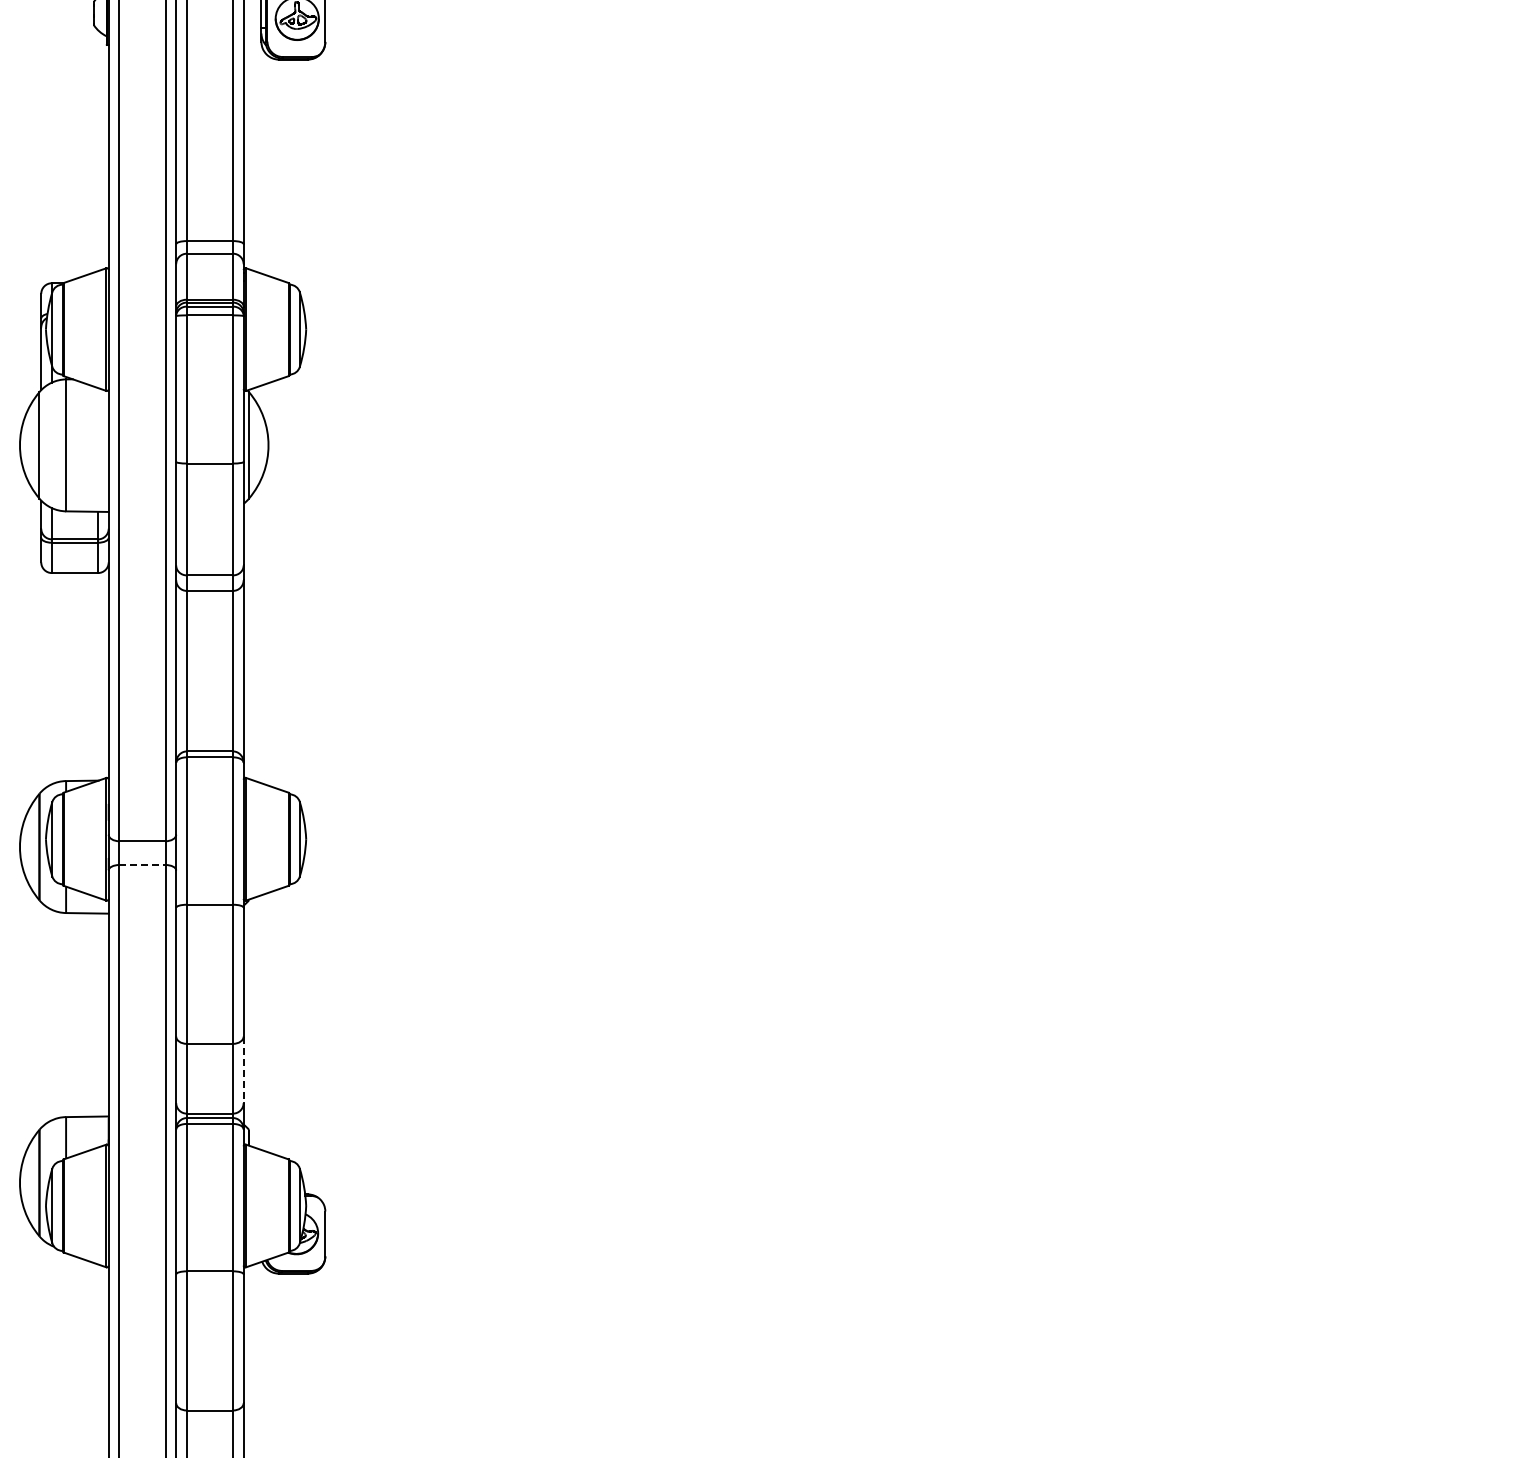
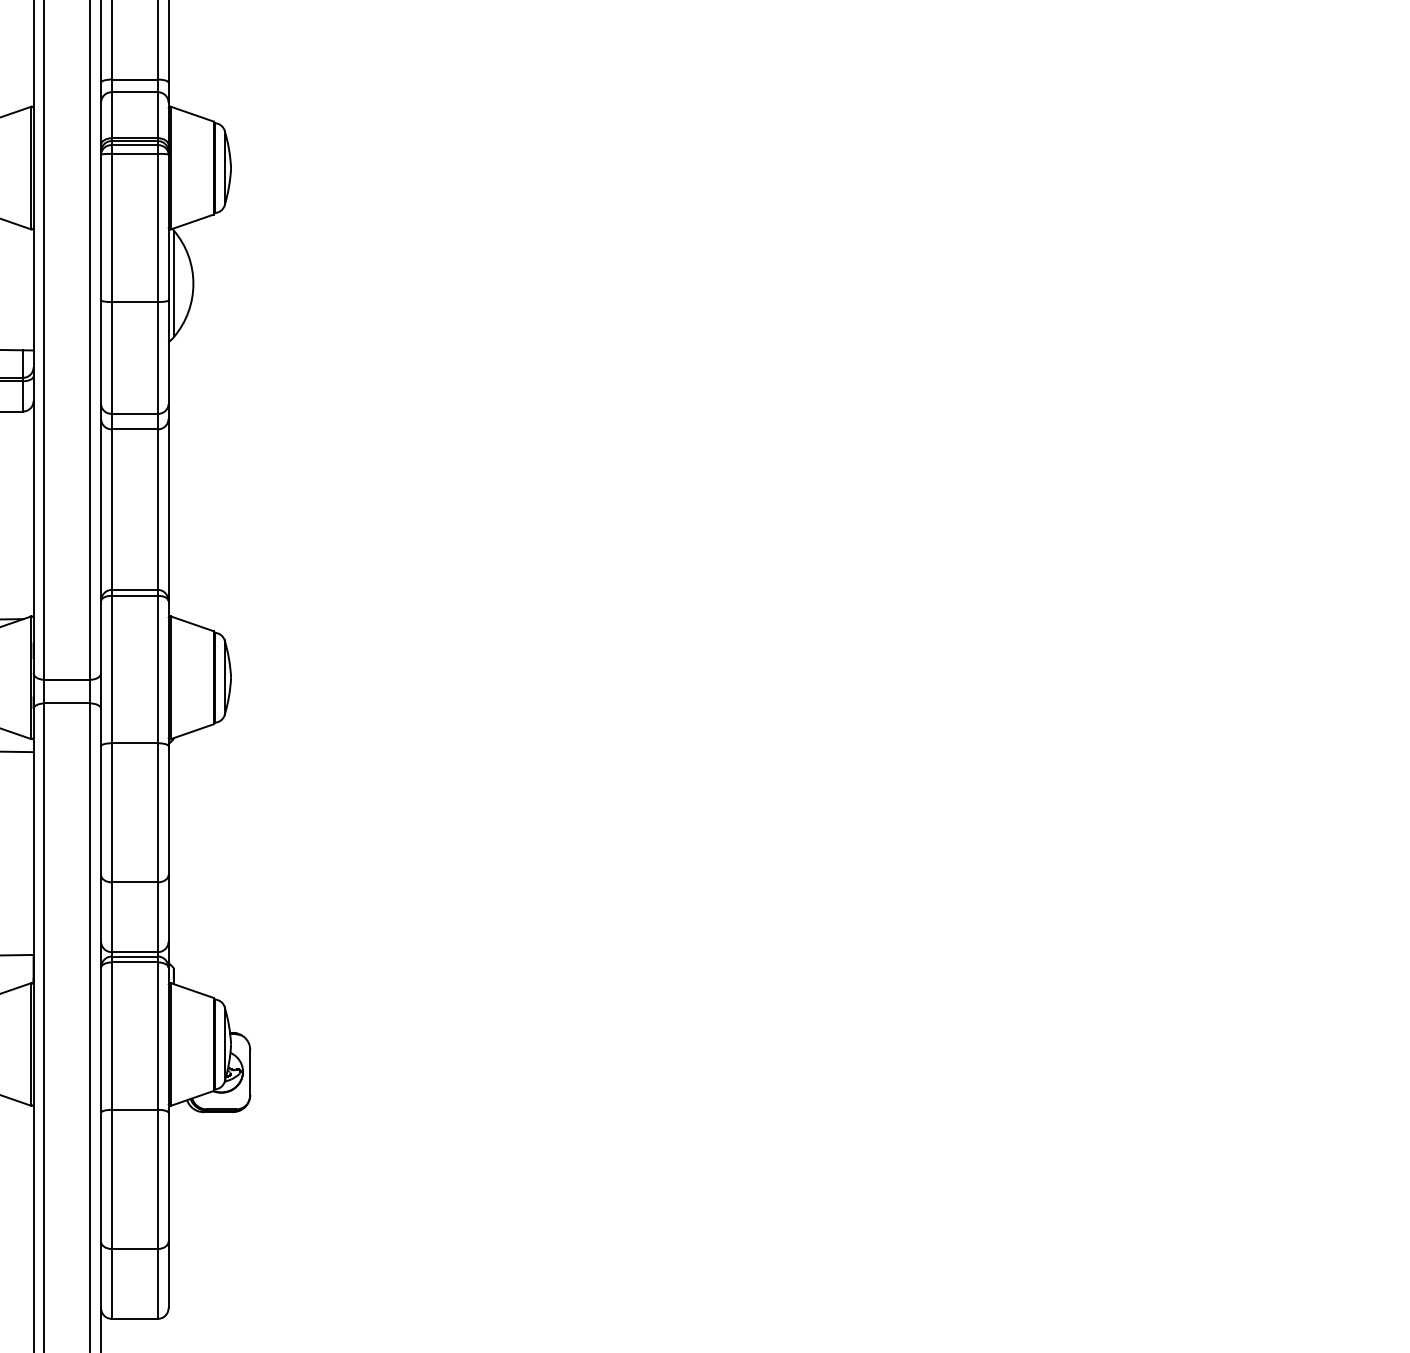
line: (142, 865) -> (67, 703), dashed -> solid
line: (243, 1070) -> (168, 908), dashed -> solid

